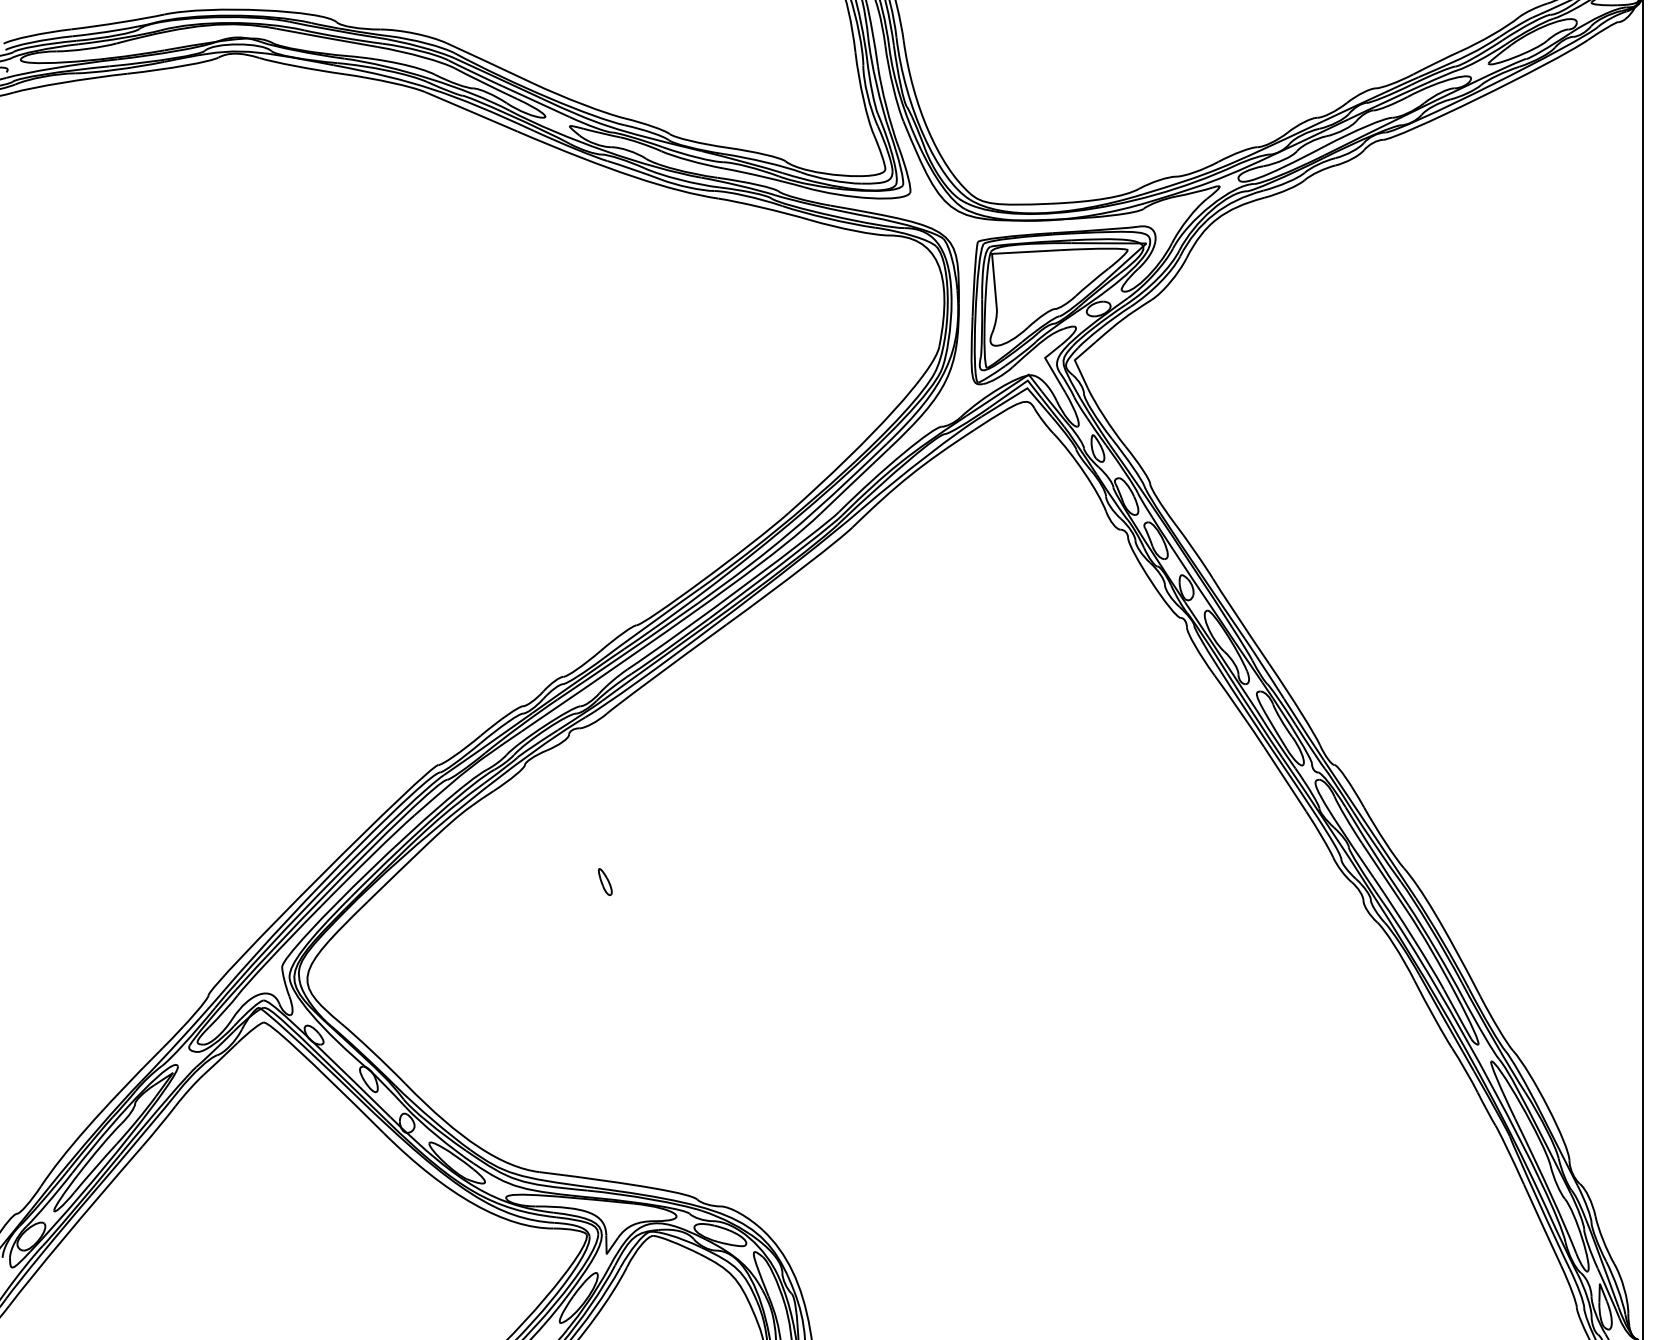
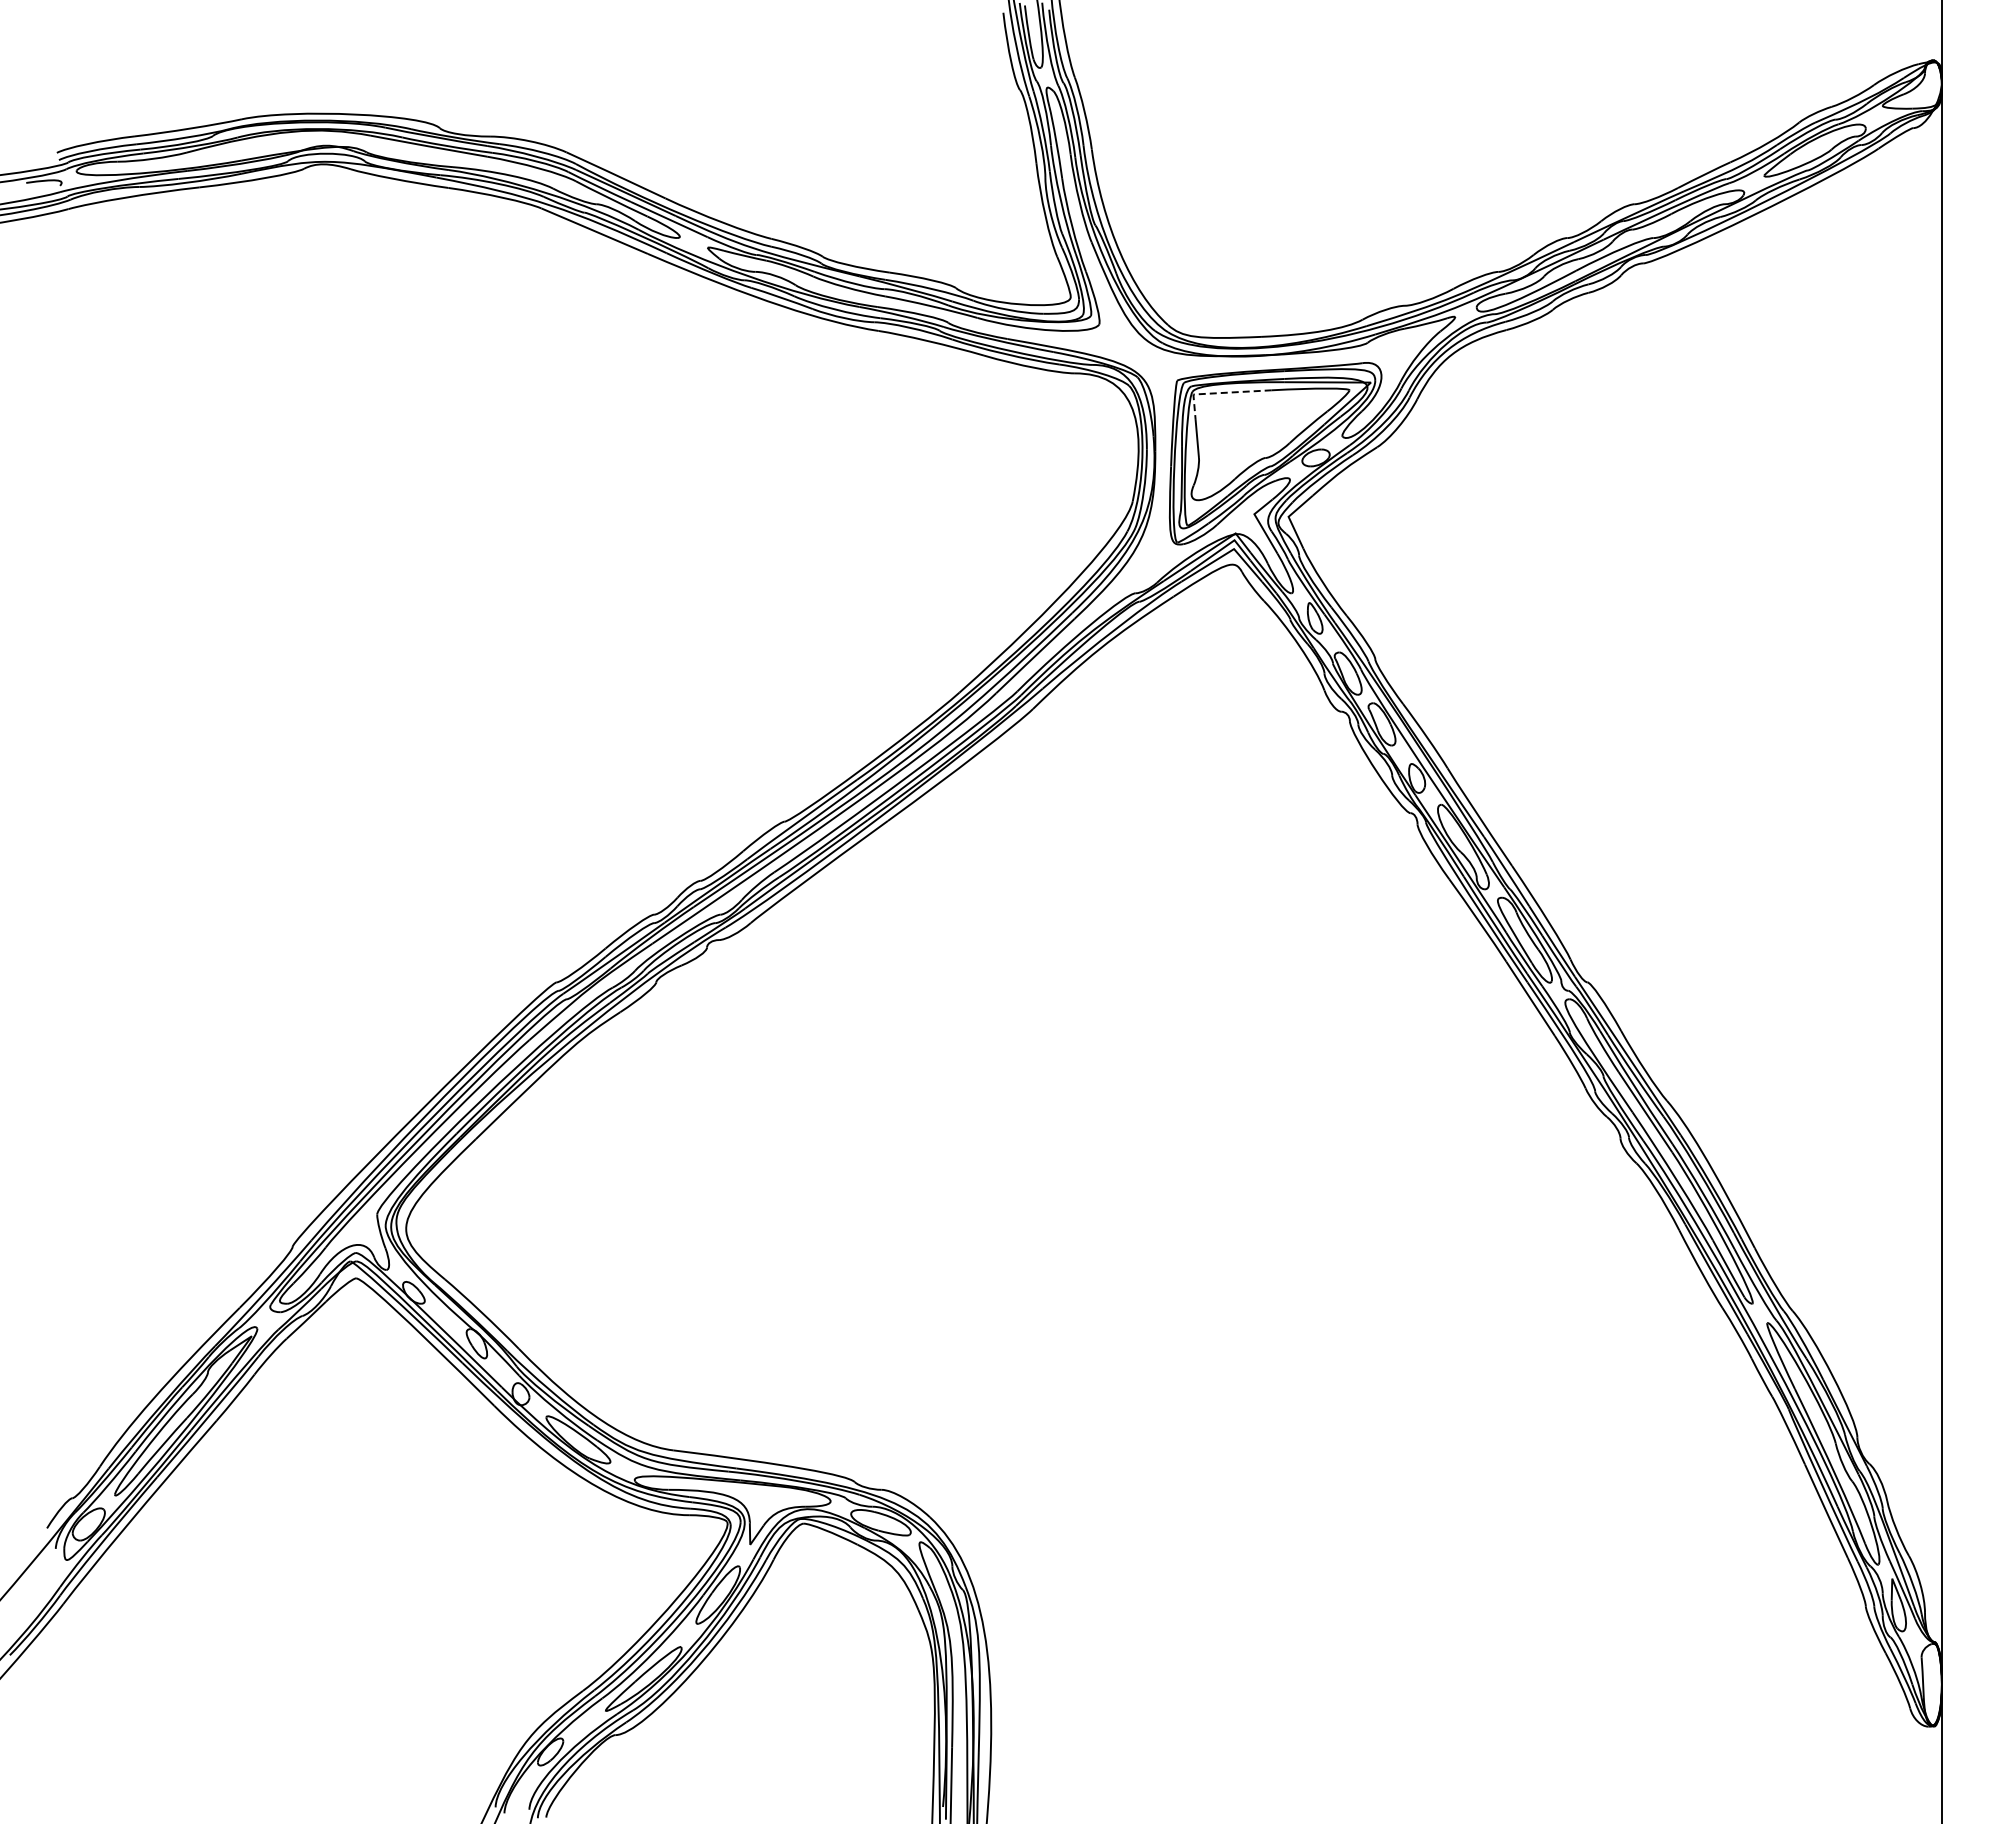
line: (1014, 252) -> (1219, 393), solid -> dashed
part: (605, 881) -> (748, 1116), removed

